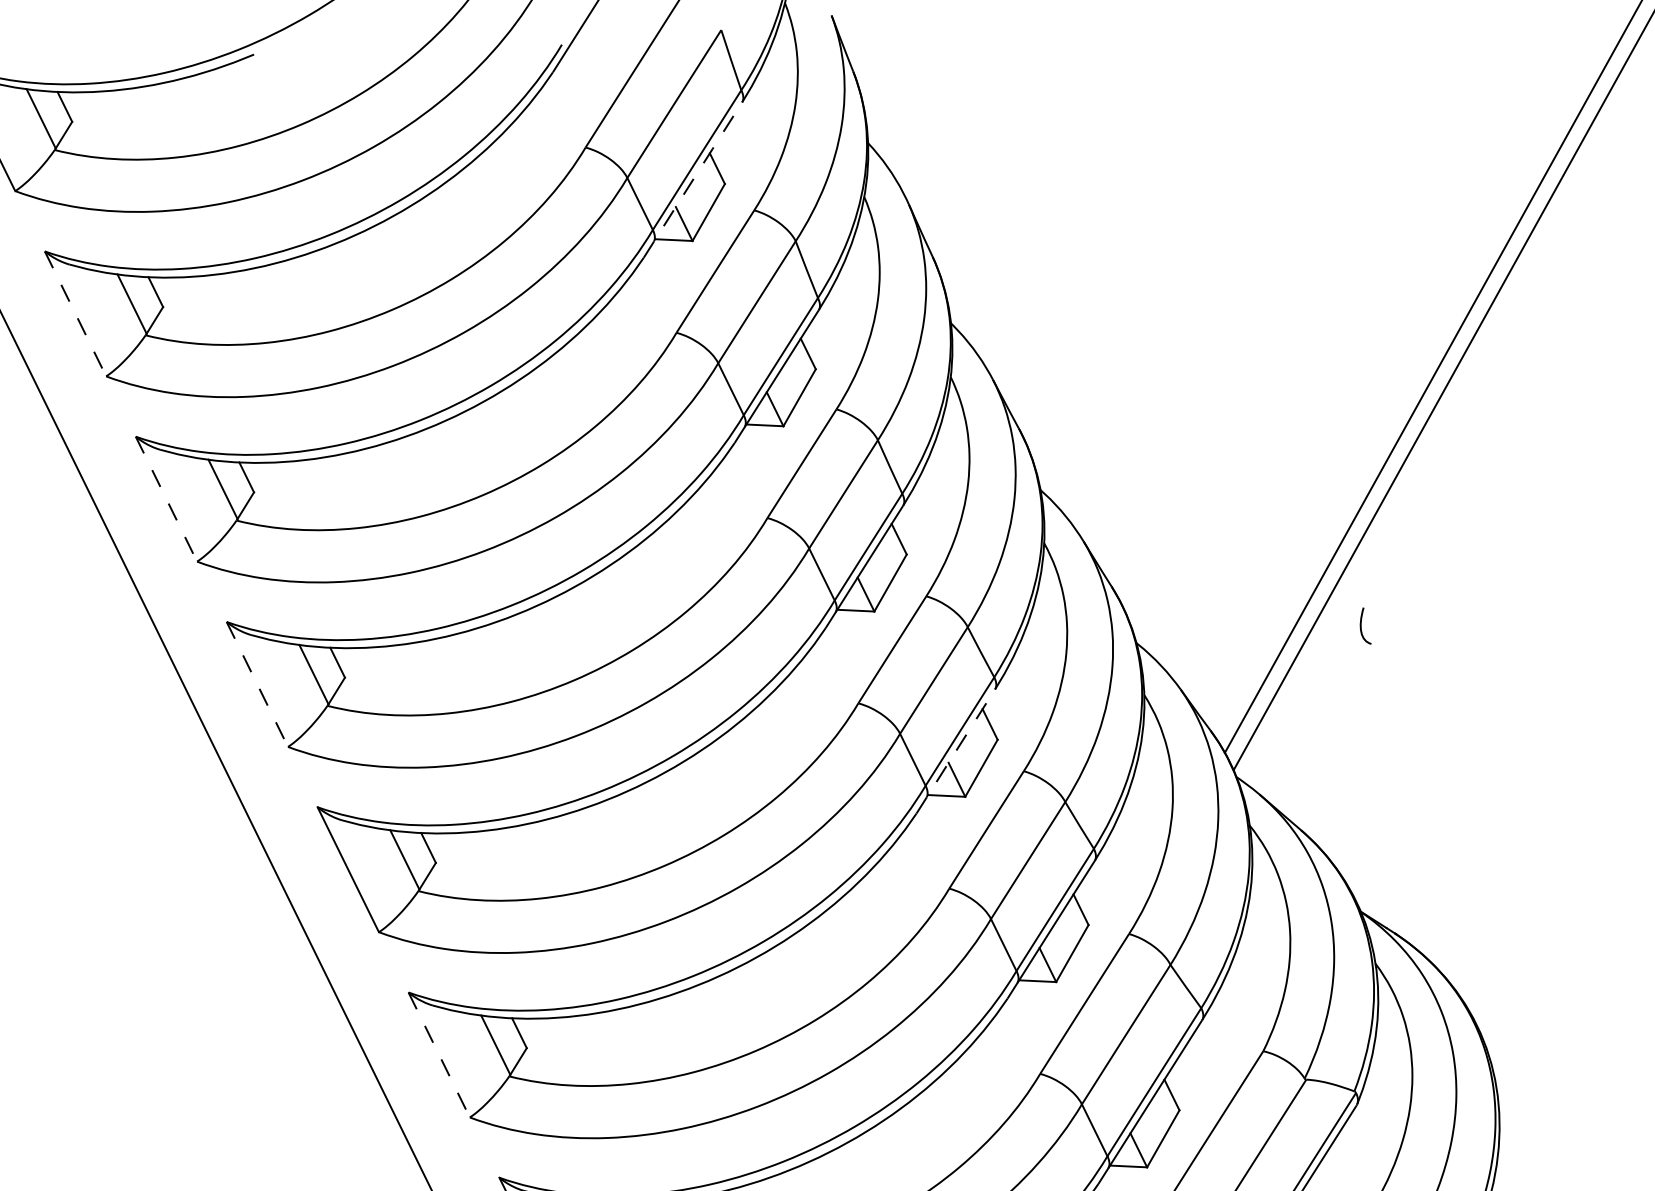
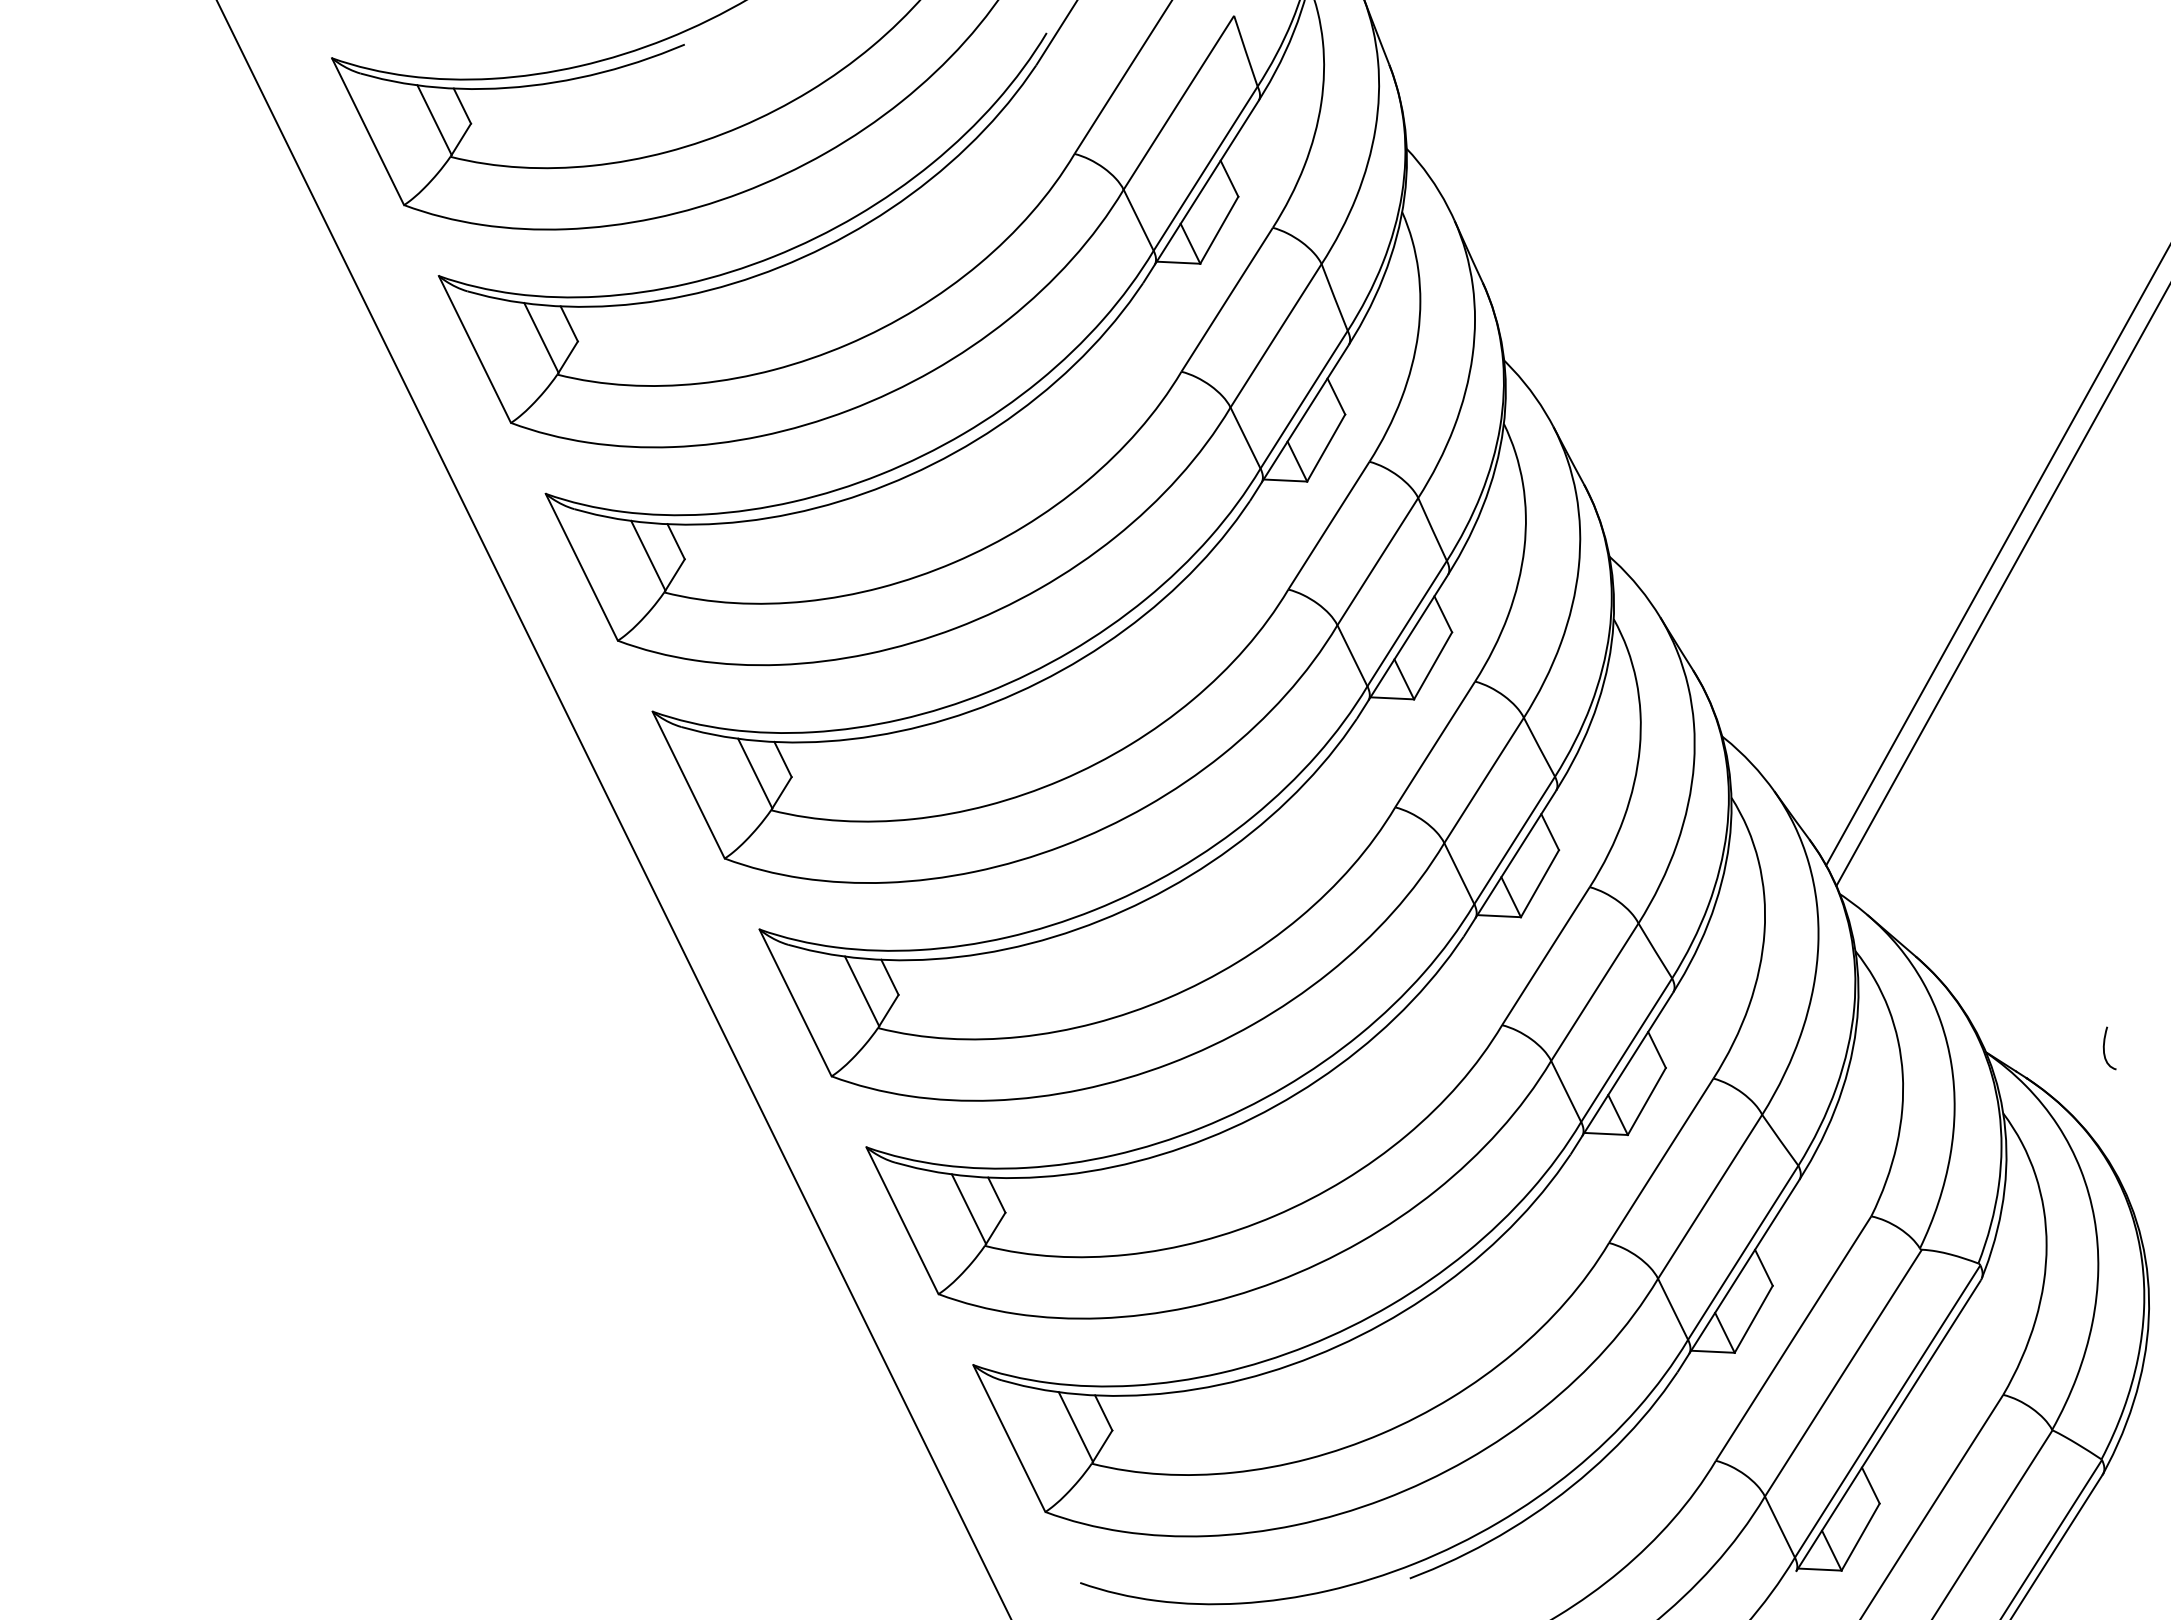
line: (693, 179) -> (1201, 191), dashed -> solid
line: (75, 313) -> (474, 349), dashed -> solid
line: (166, 499) -> (581, 567), dashed -> solid
curve: (1361, 626) -> (2104, 1048), moved
line: (257, 684) -> (688, 785), dashed -> solid
line: (955, 751) -> (1509, 863), dashed -> solid
line: (439, 1054) -> (902, 1220), dashed -> solid

